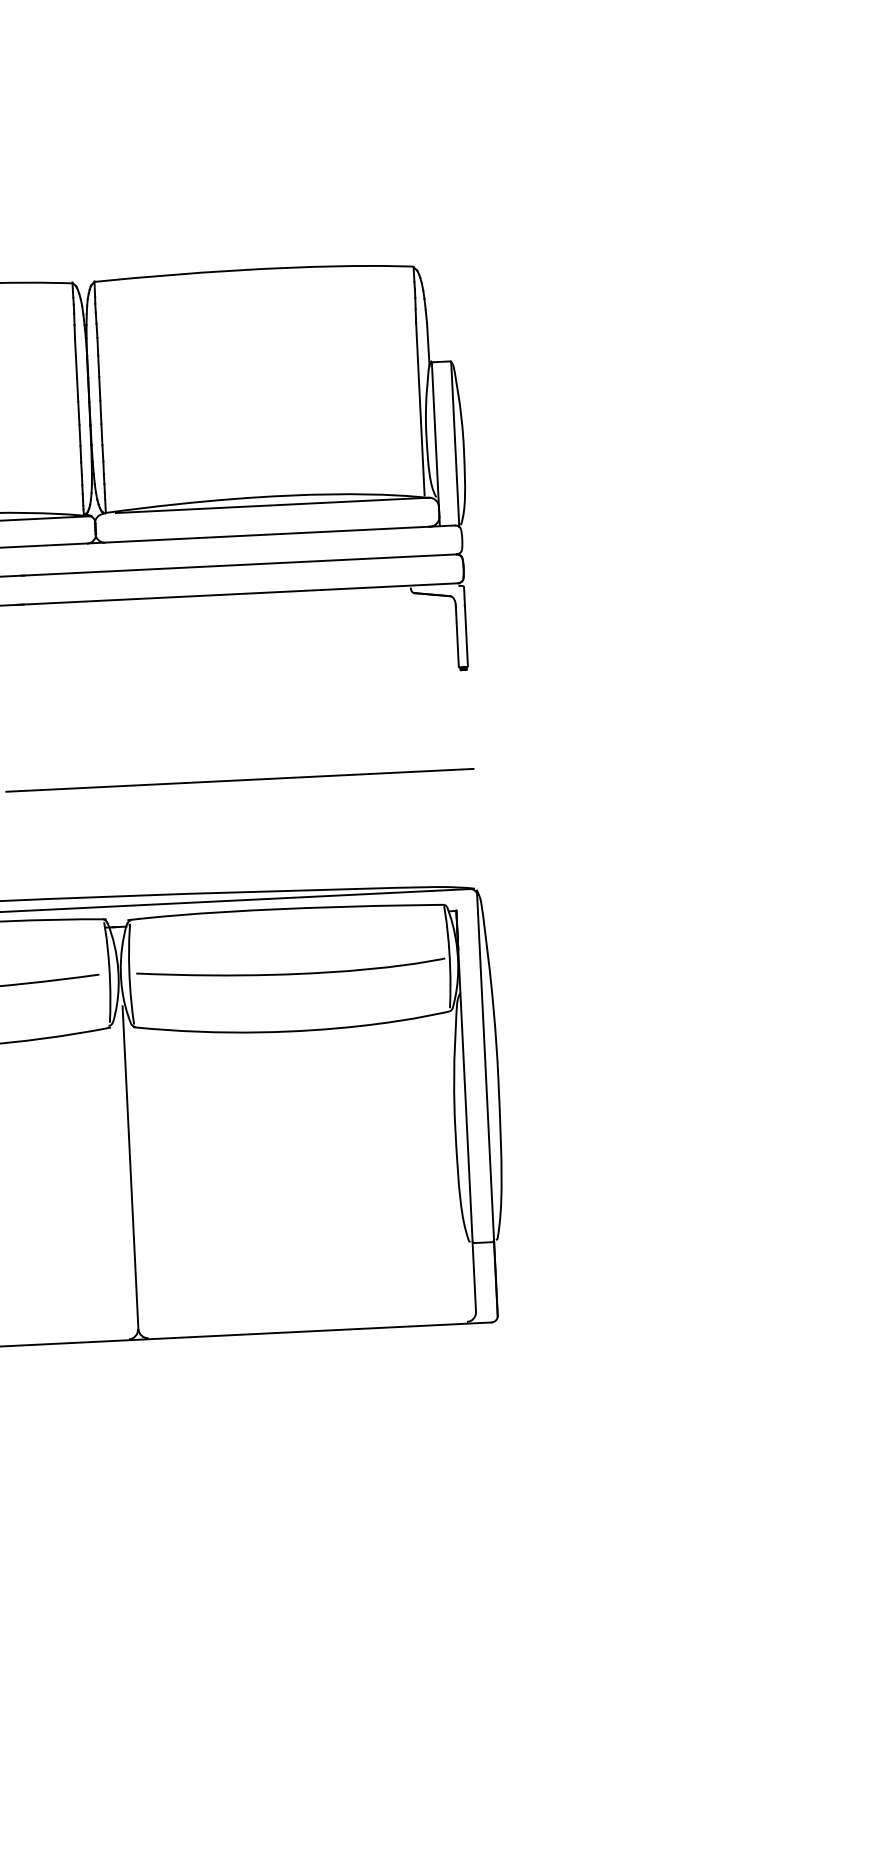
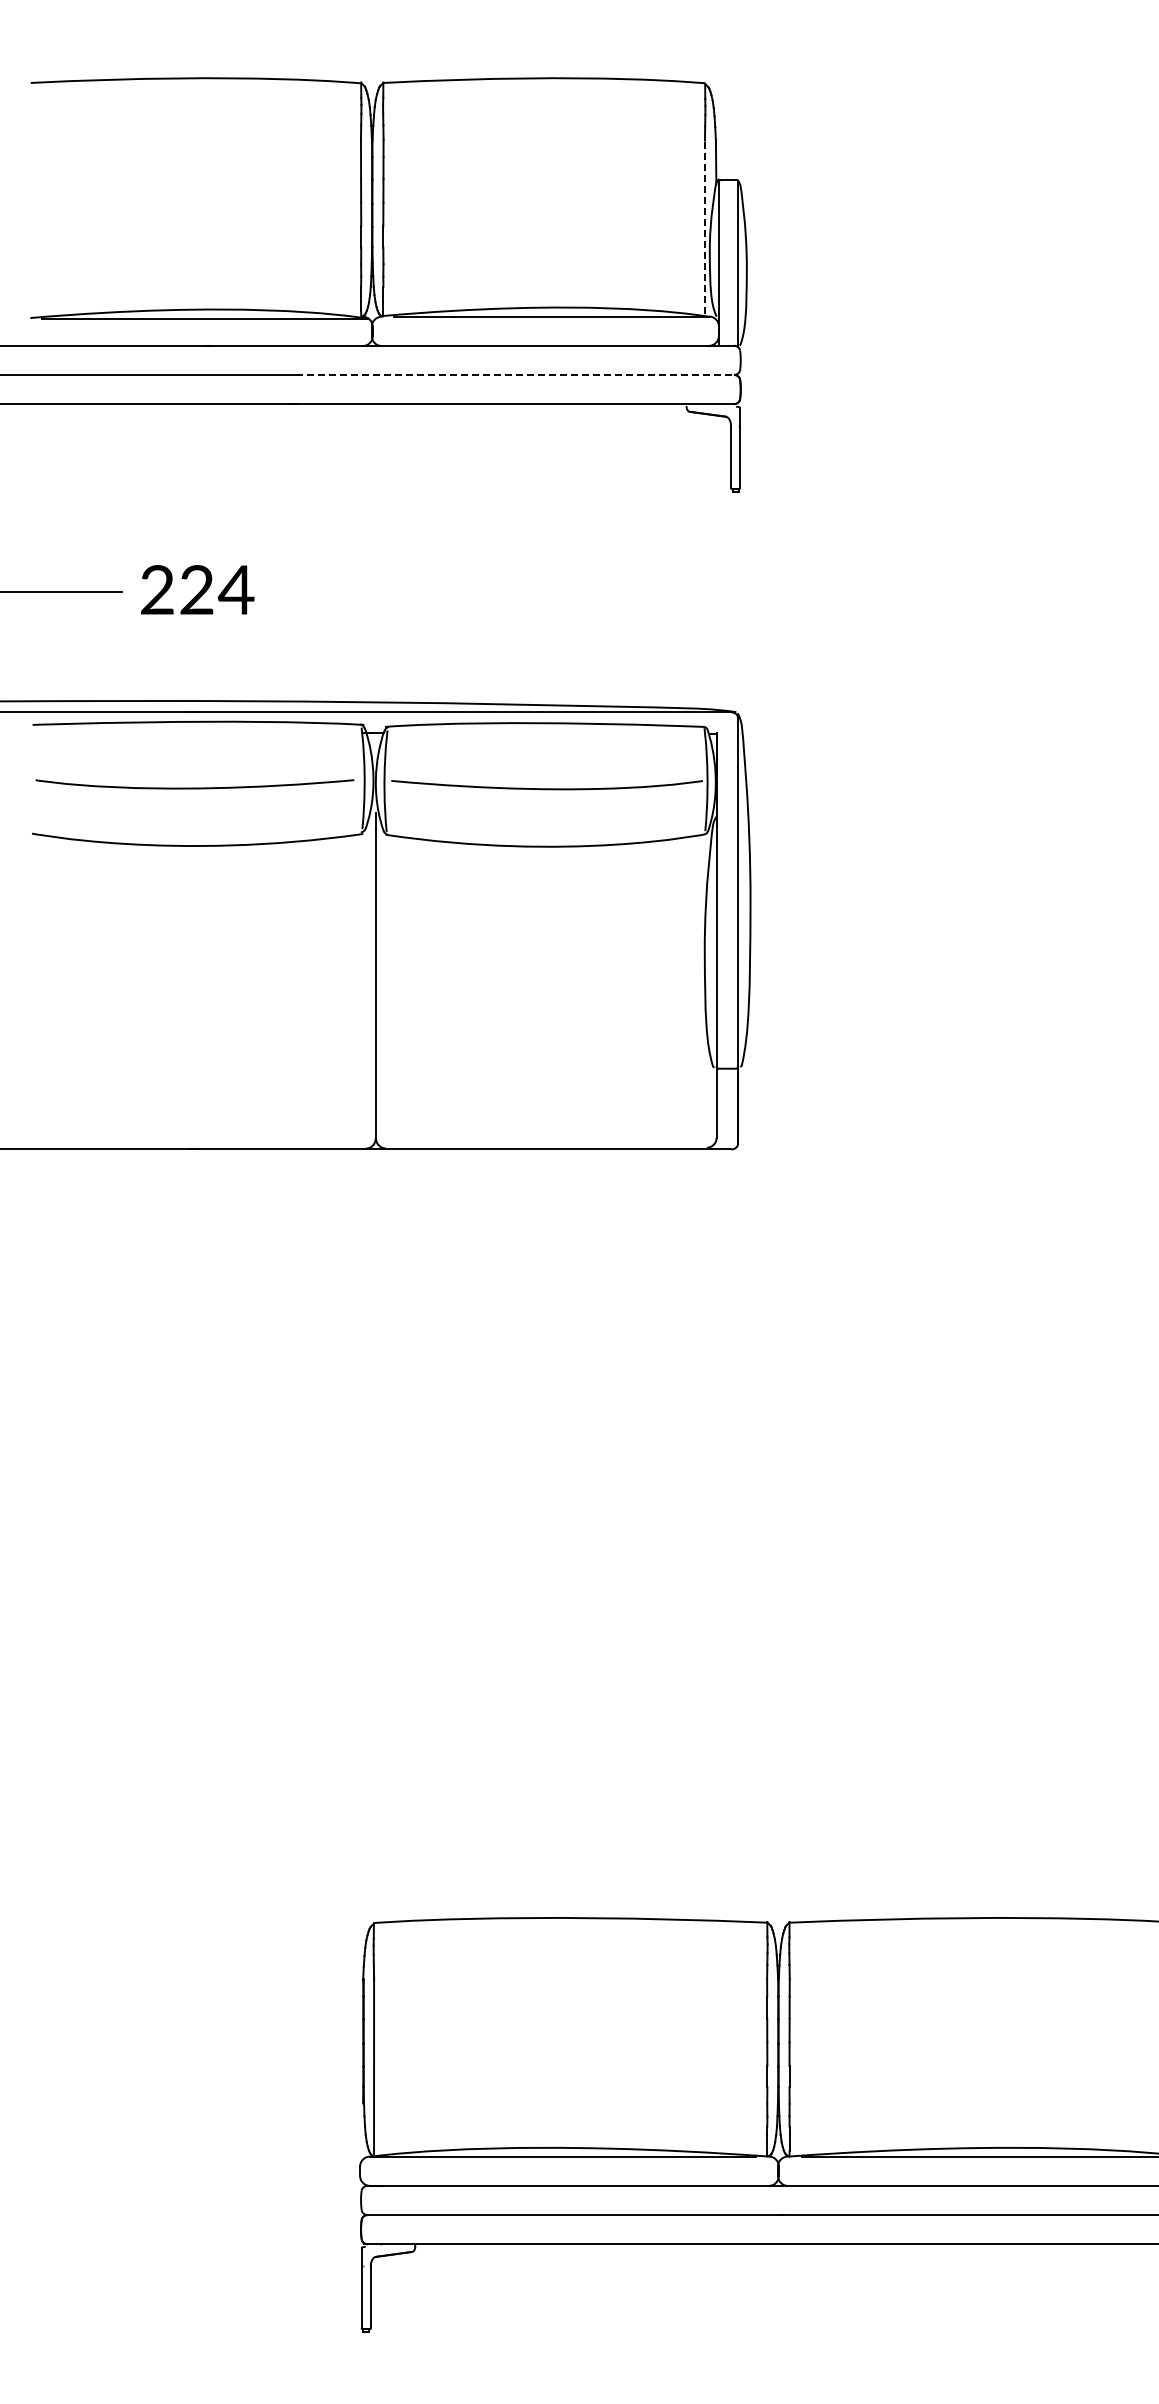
line: (419, 407) -> (704, 225), solid -> dashed
line: (239, 564) -> (515, 374), solid -> dashed
line: (239, 780) -> (504, 591), removed

